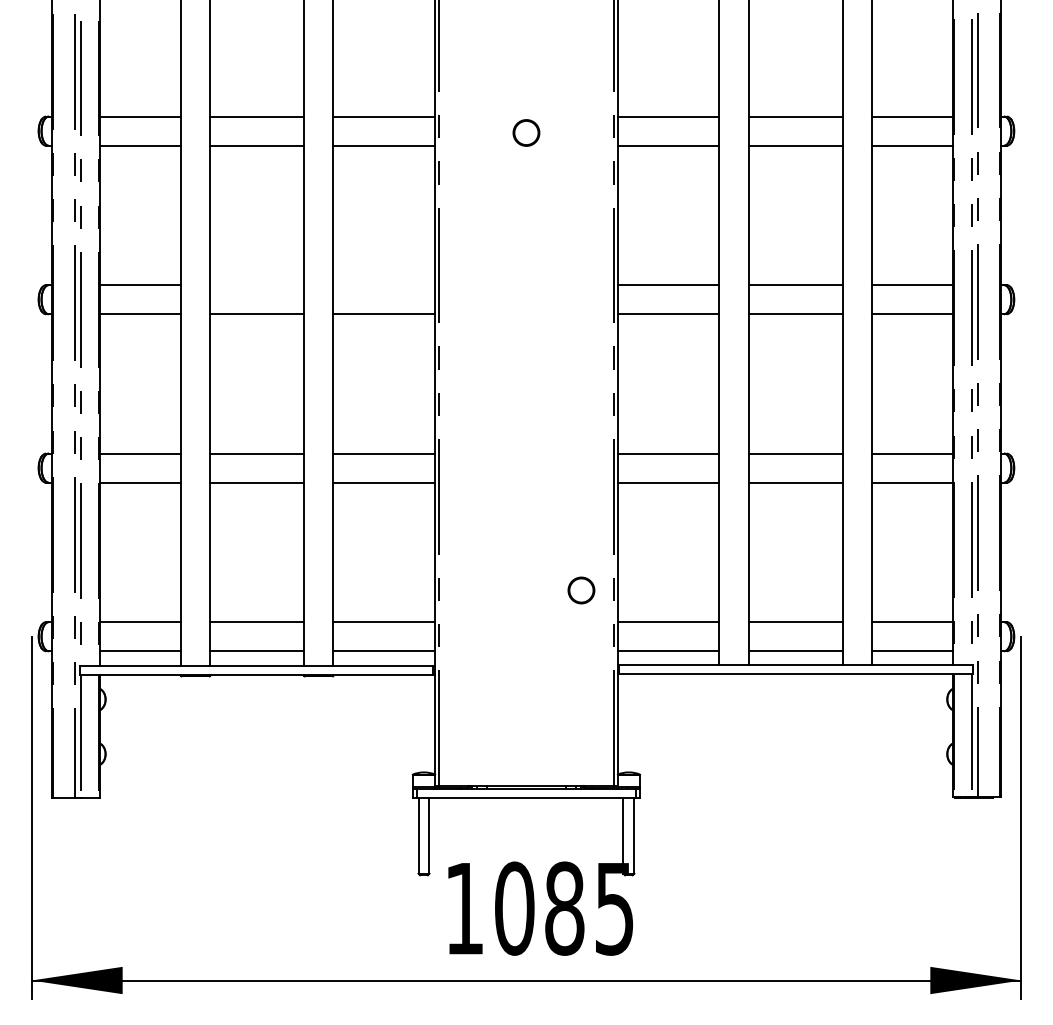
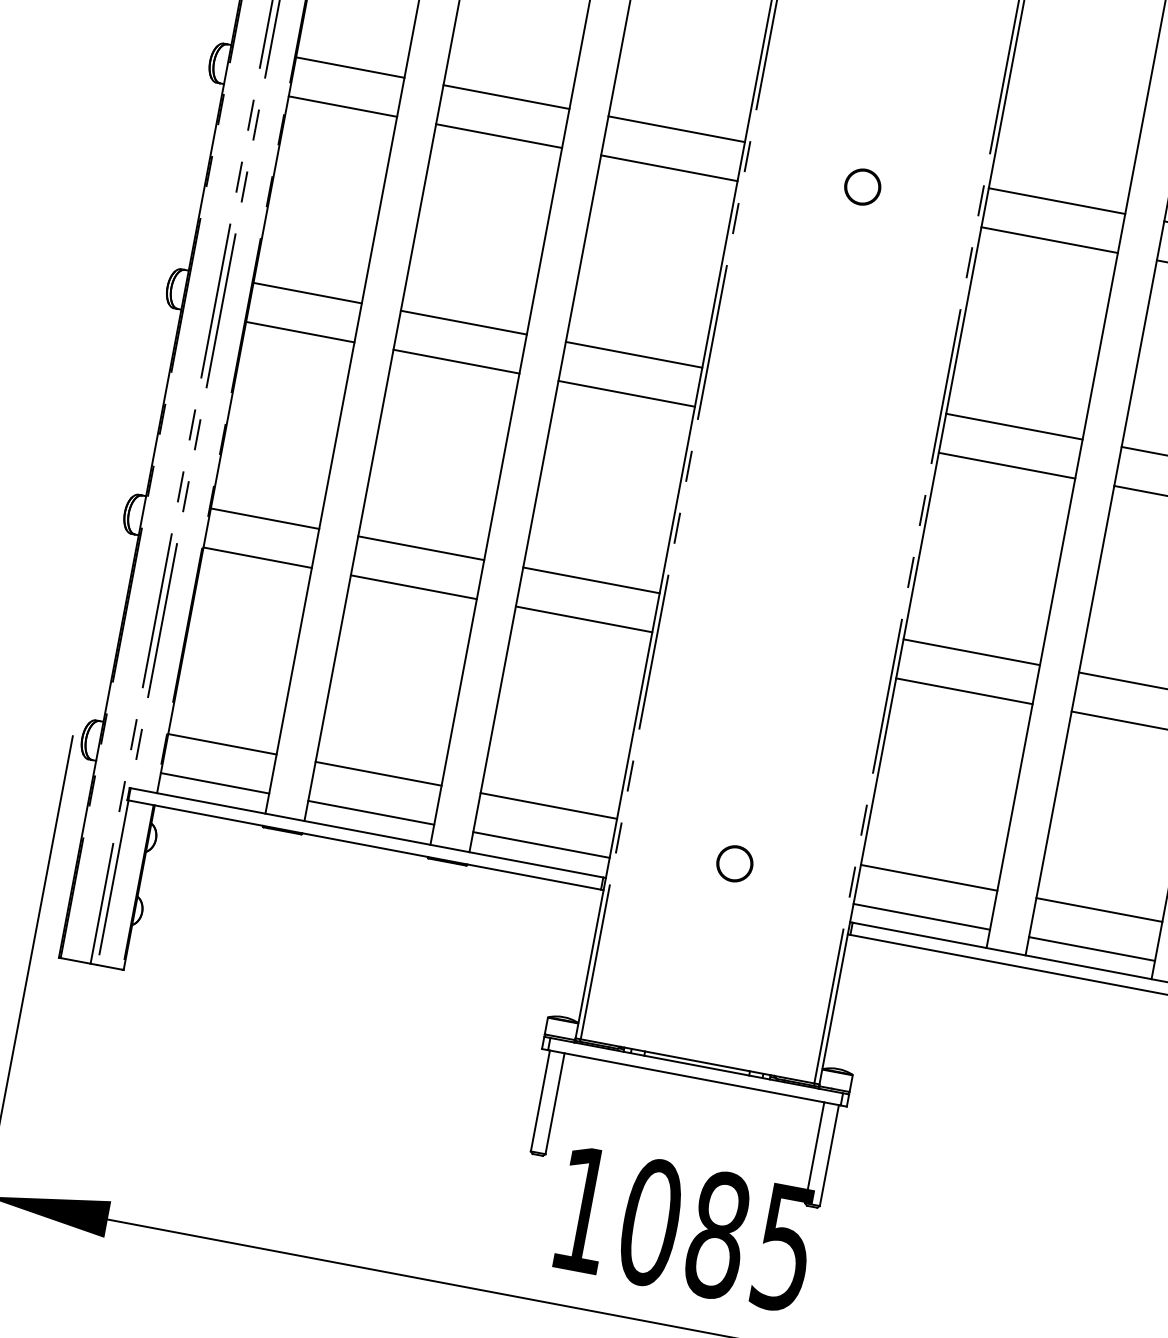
line: (257, 285) -> (464, 323), added
line: (384, 285) -> (634, 355), added
part: (581, 590) -> (734, 863), moved

